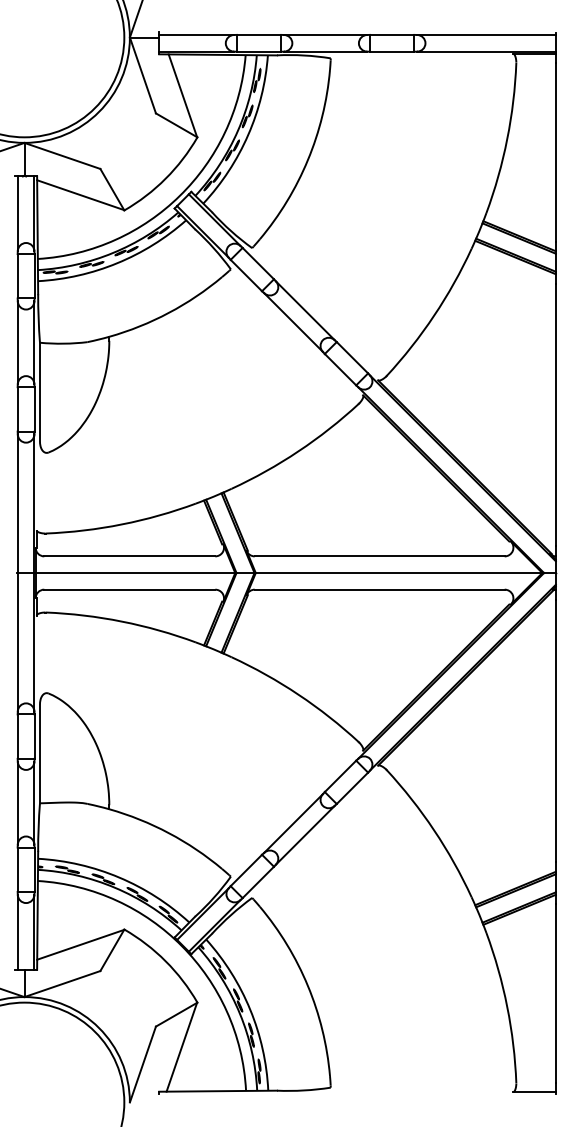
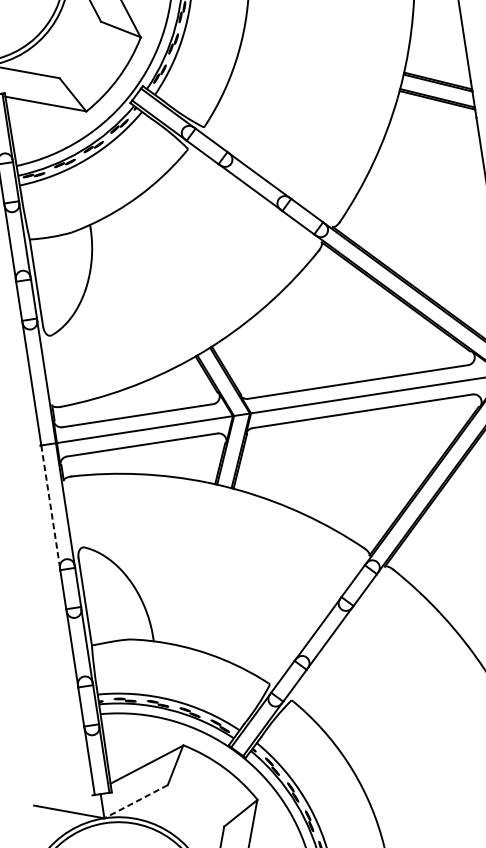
line: (17, 642) -> (50, 506), solid -> dashed
line: (61, 984) -> (135, 802), solid -> dashed

